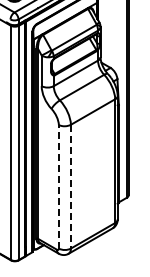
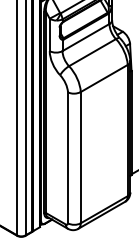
line: (58, 186) -> (67, 157), dashed -> solid
line: (70, 186) -> (80, 157), dashed -> solid

